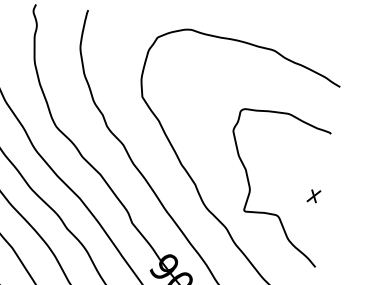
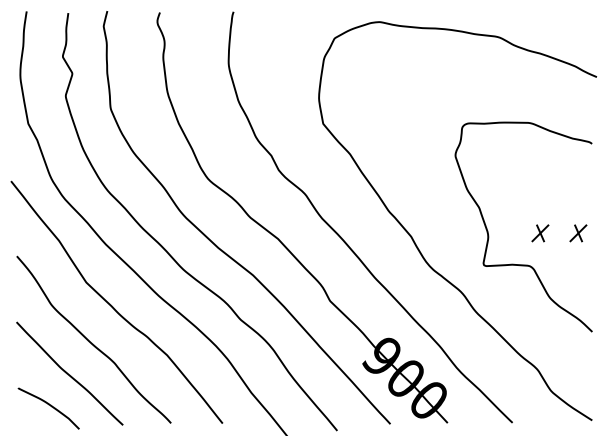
part: (287, 193) -> (540, 233), added

